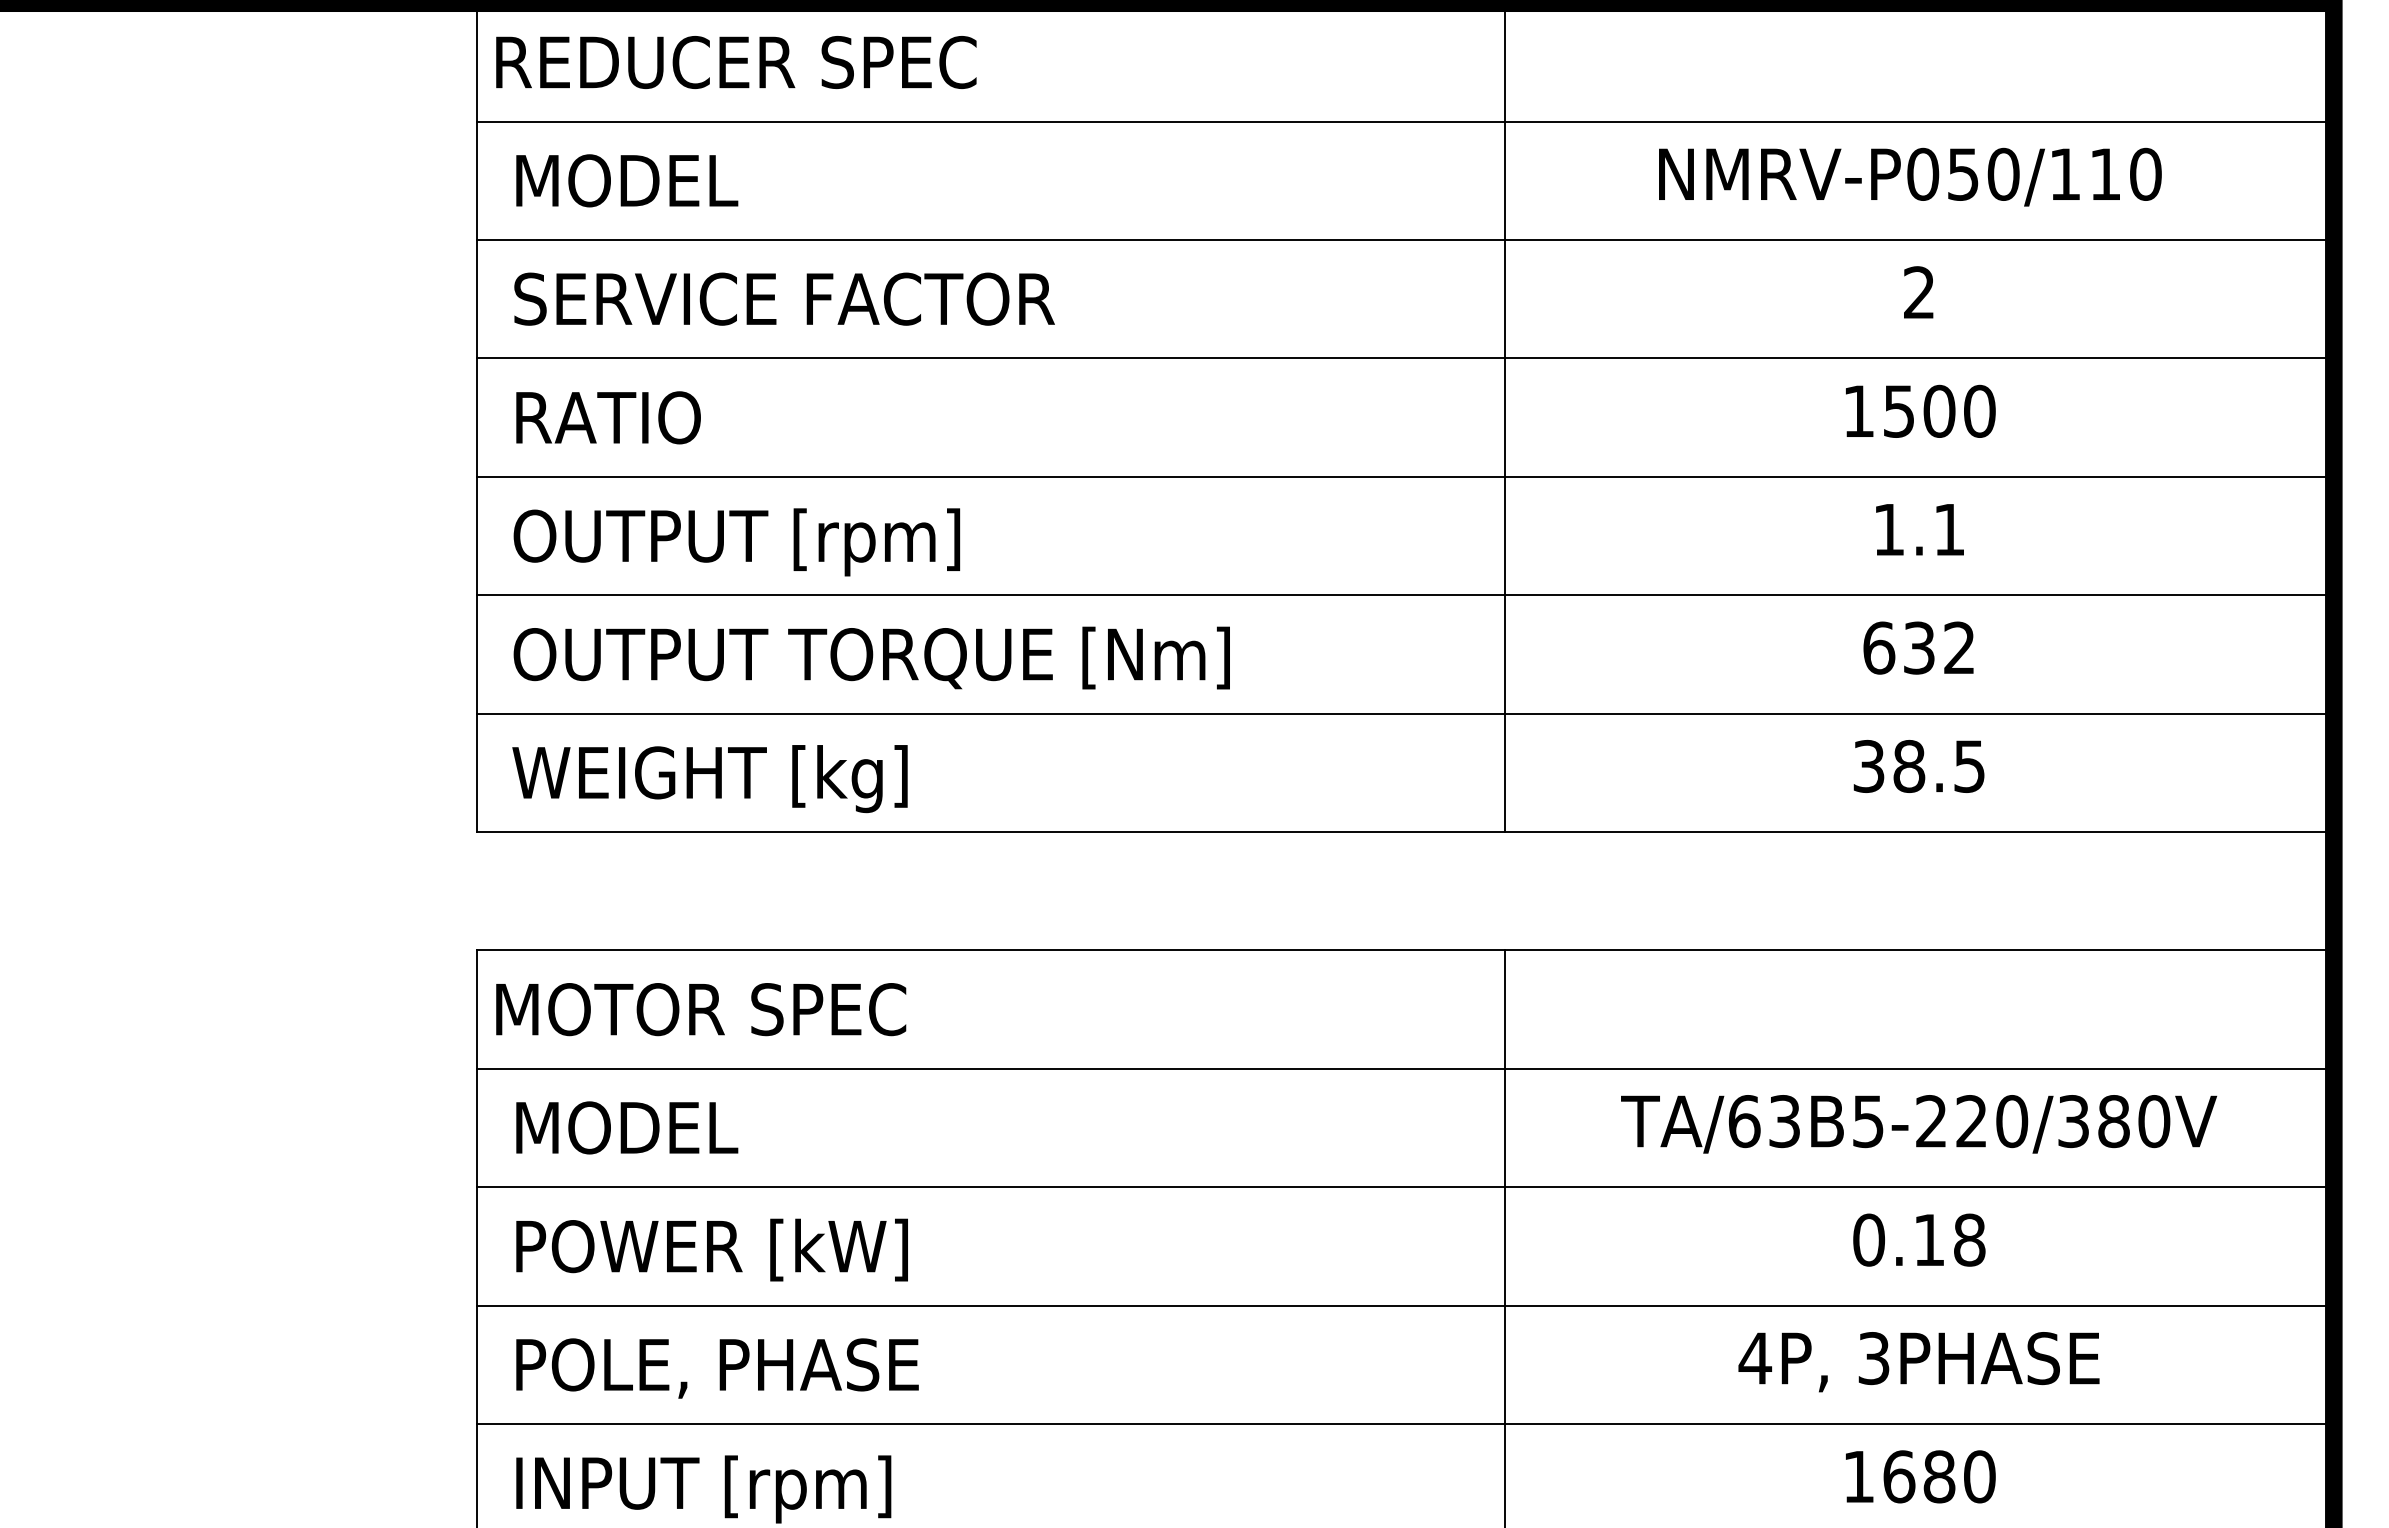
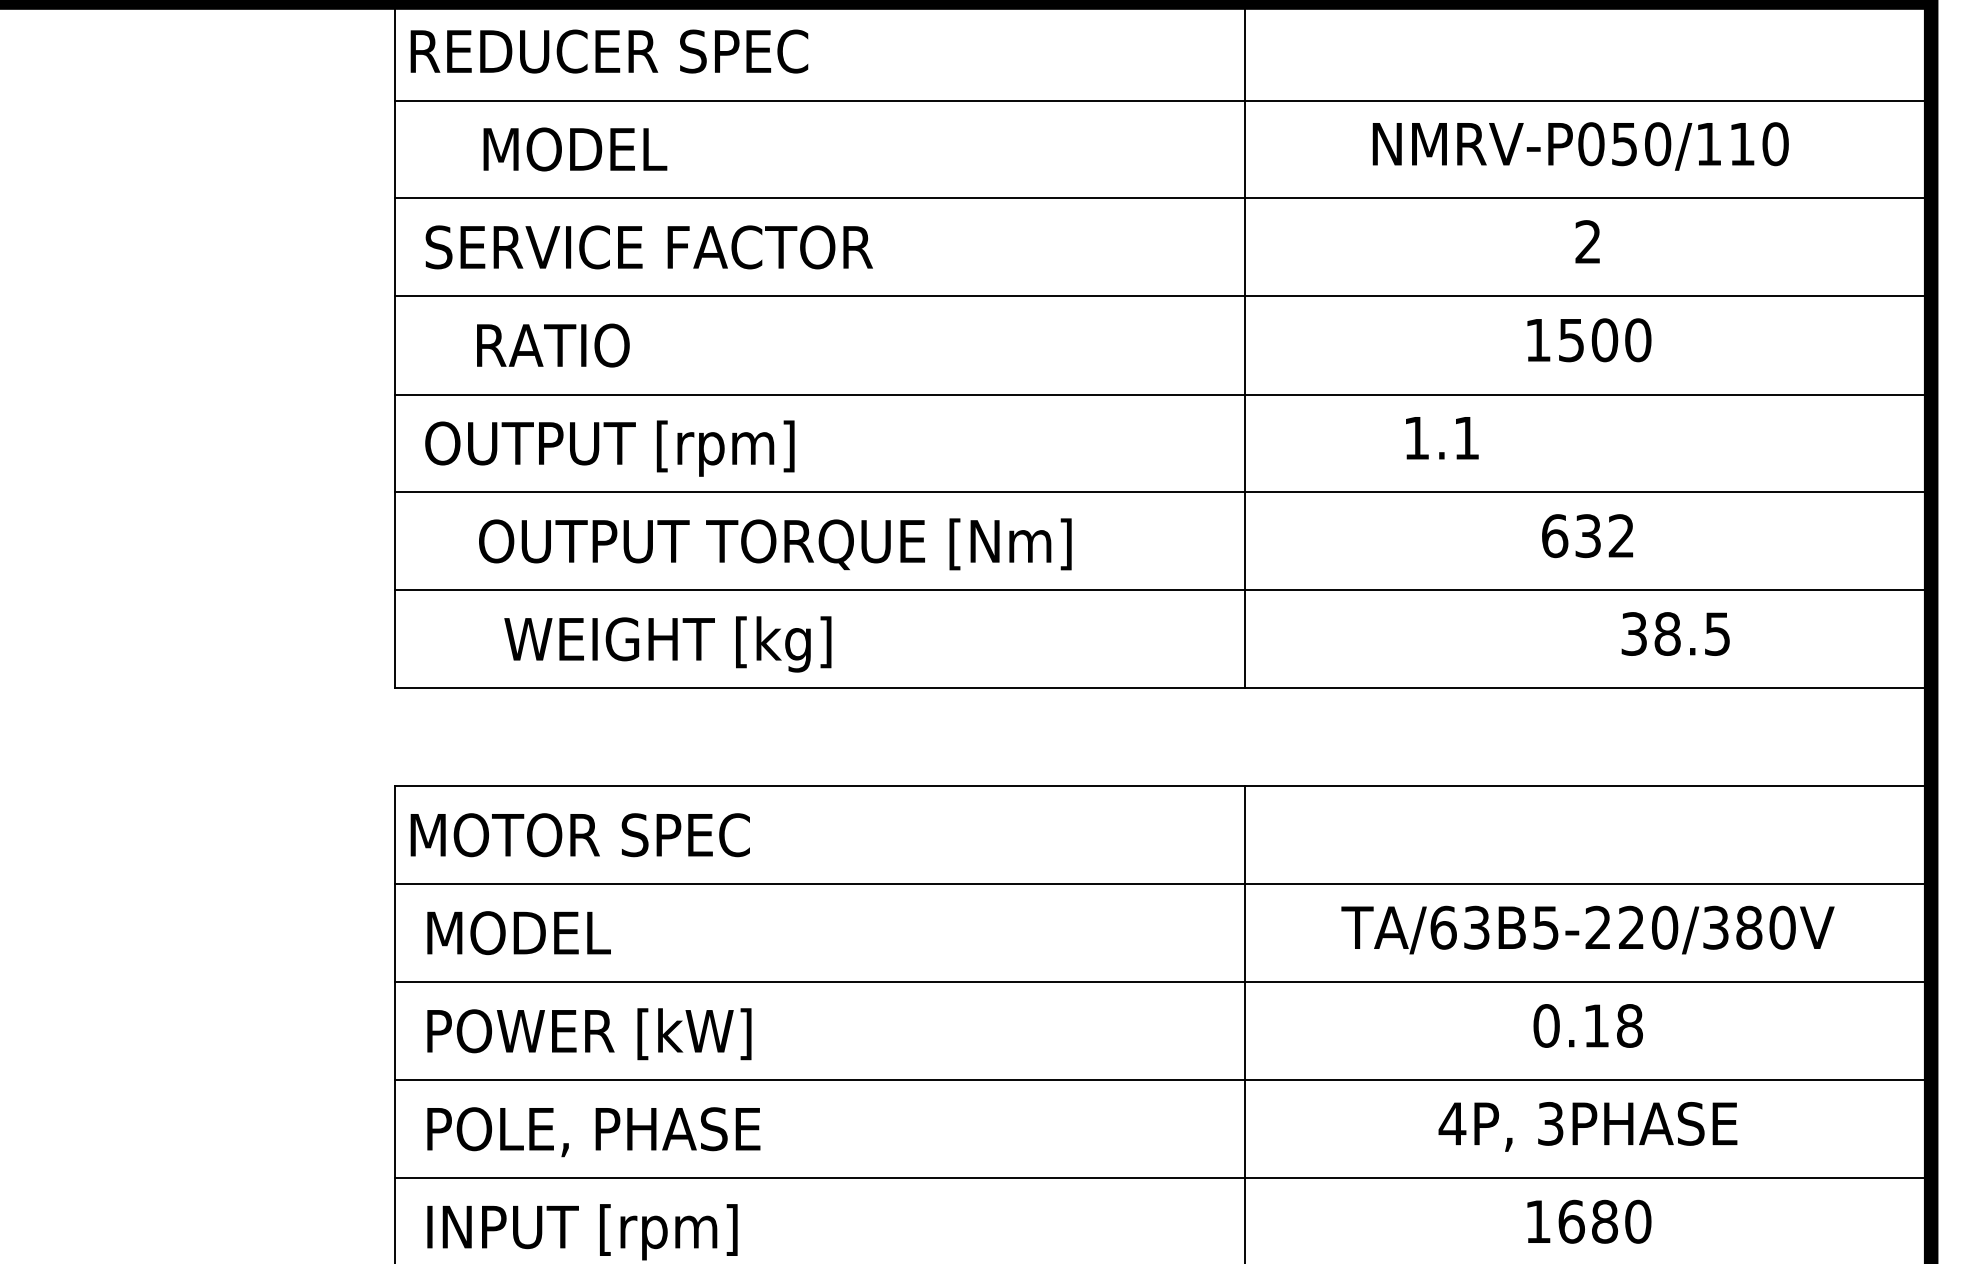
text: (627, 180) -> (575, 149), moved
text: (608, 417) -> (553, 345), moved
text: (1919, 529) -> (1441, 437), moved
text: (871, 657) -> (775, 543), moved
text: (1918, 766) -> (1675, 634), moved
text: (709, 779) -> (667, 644), moved

